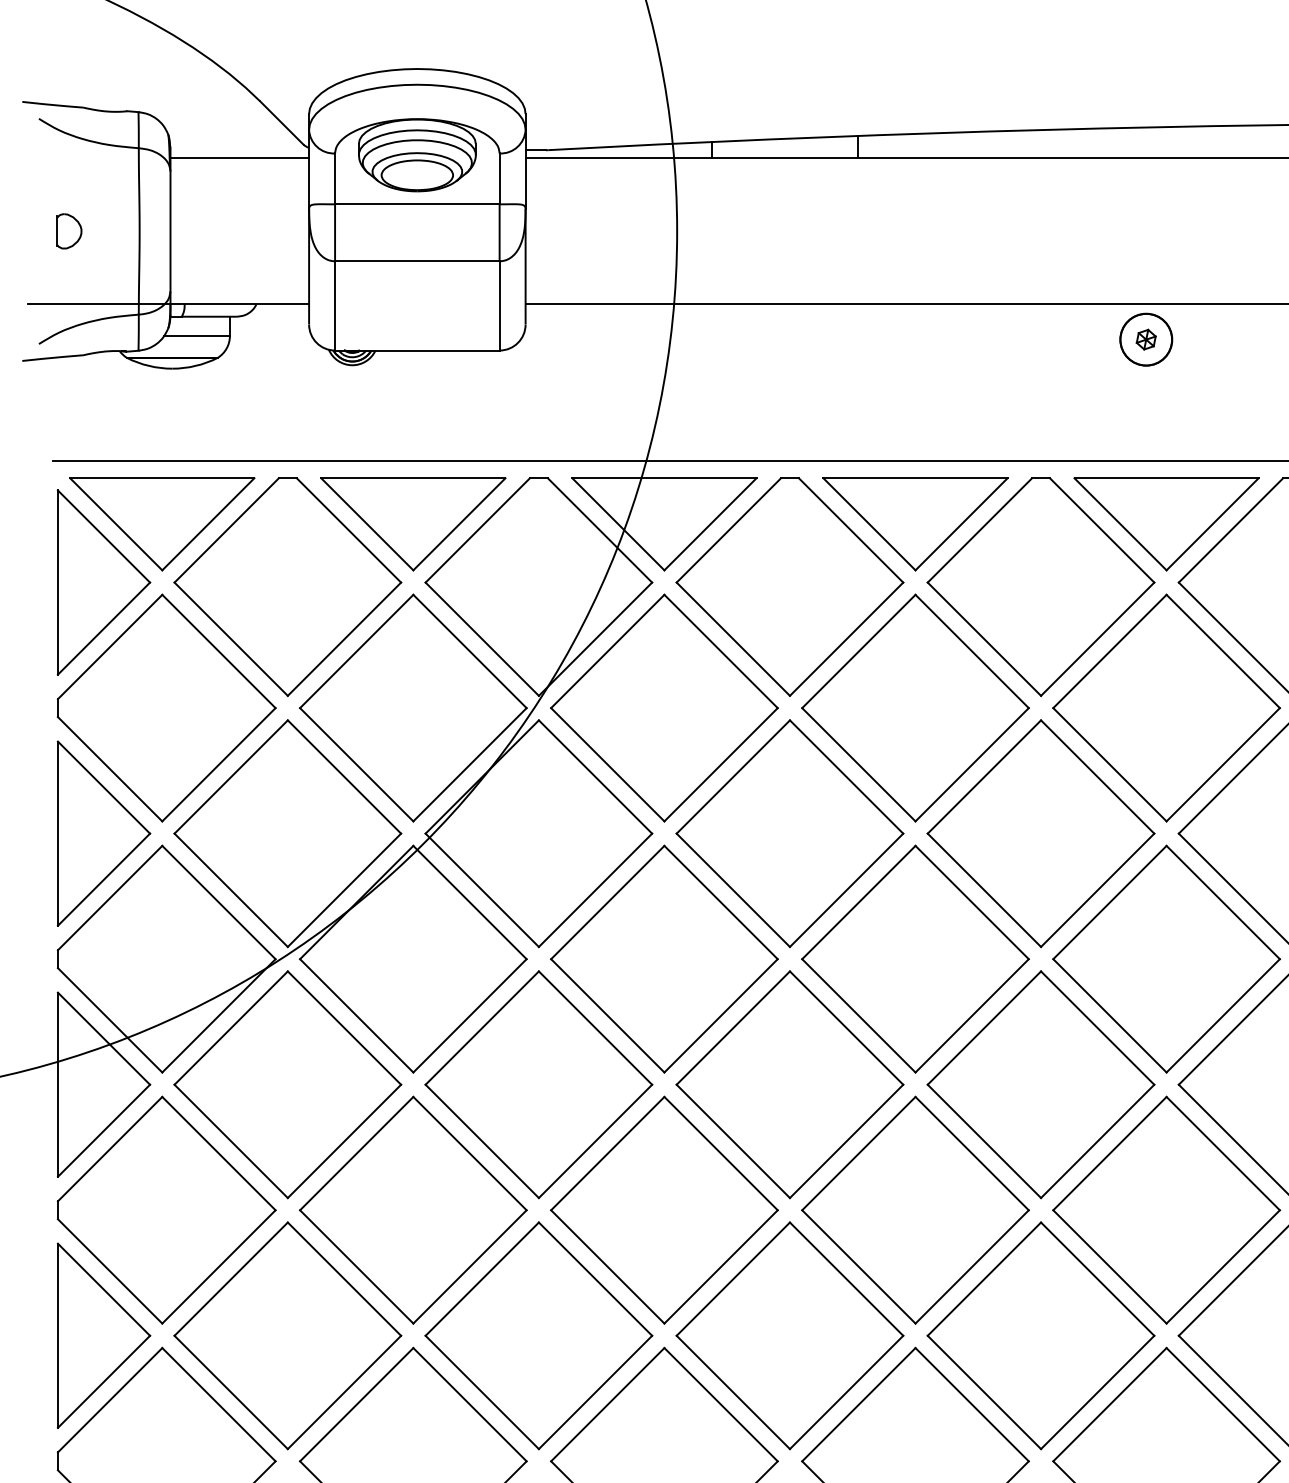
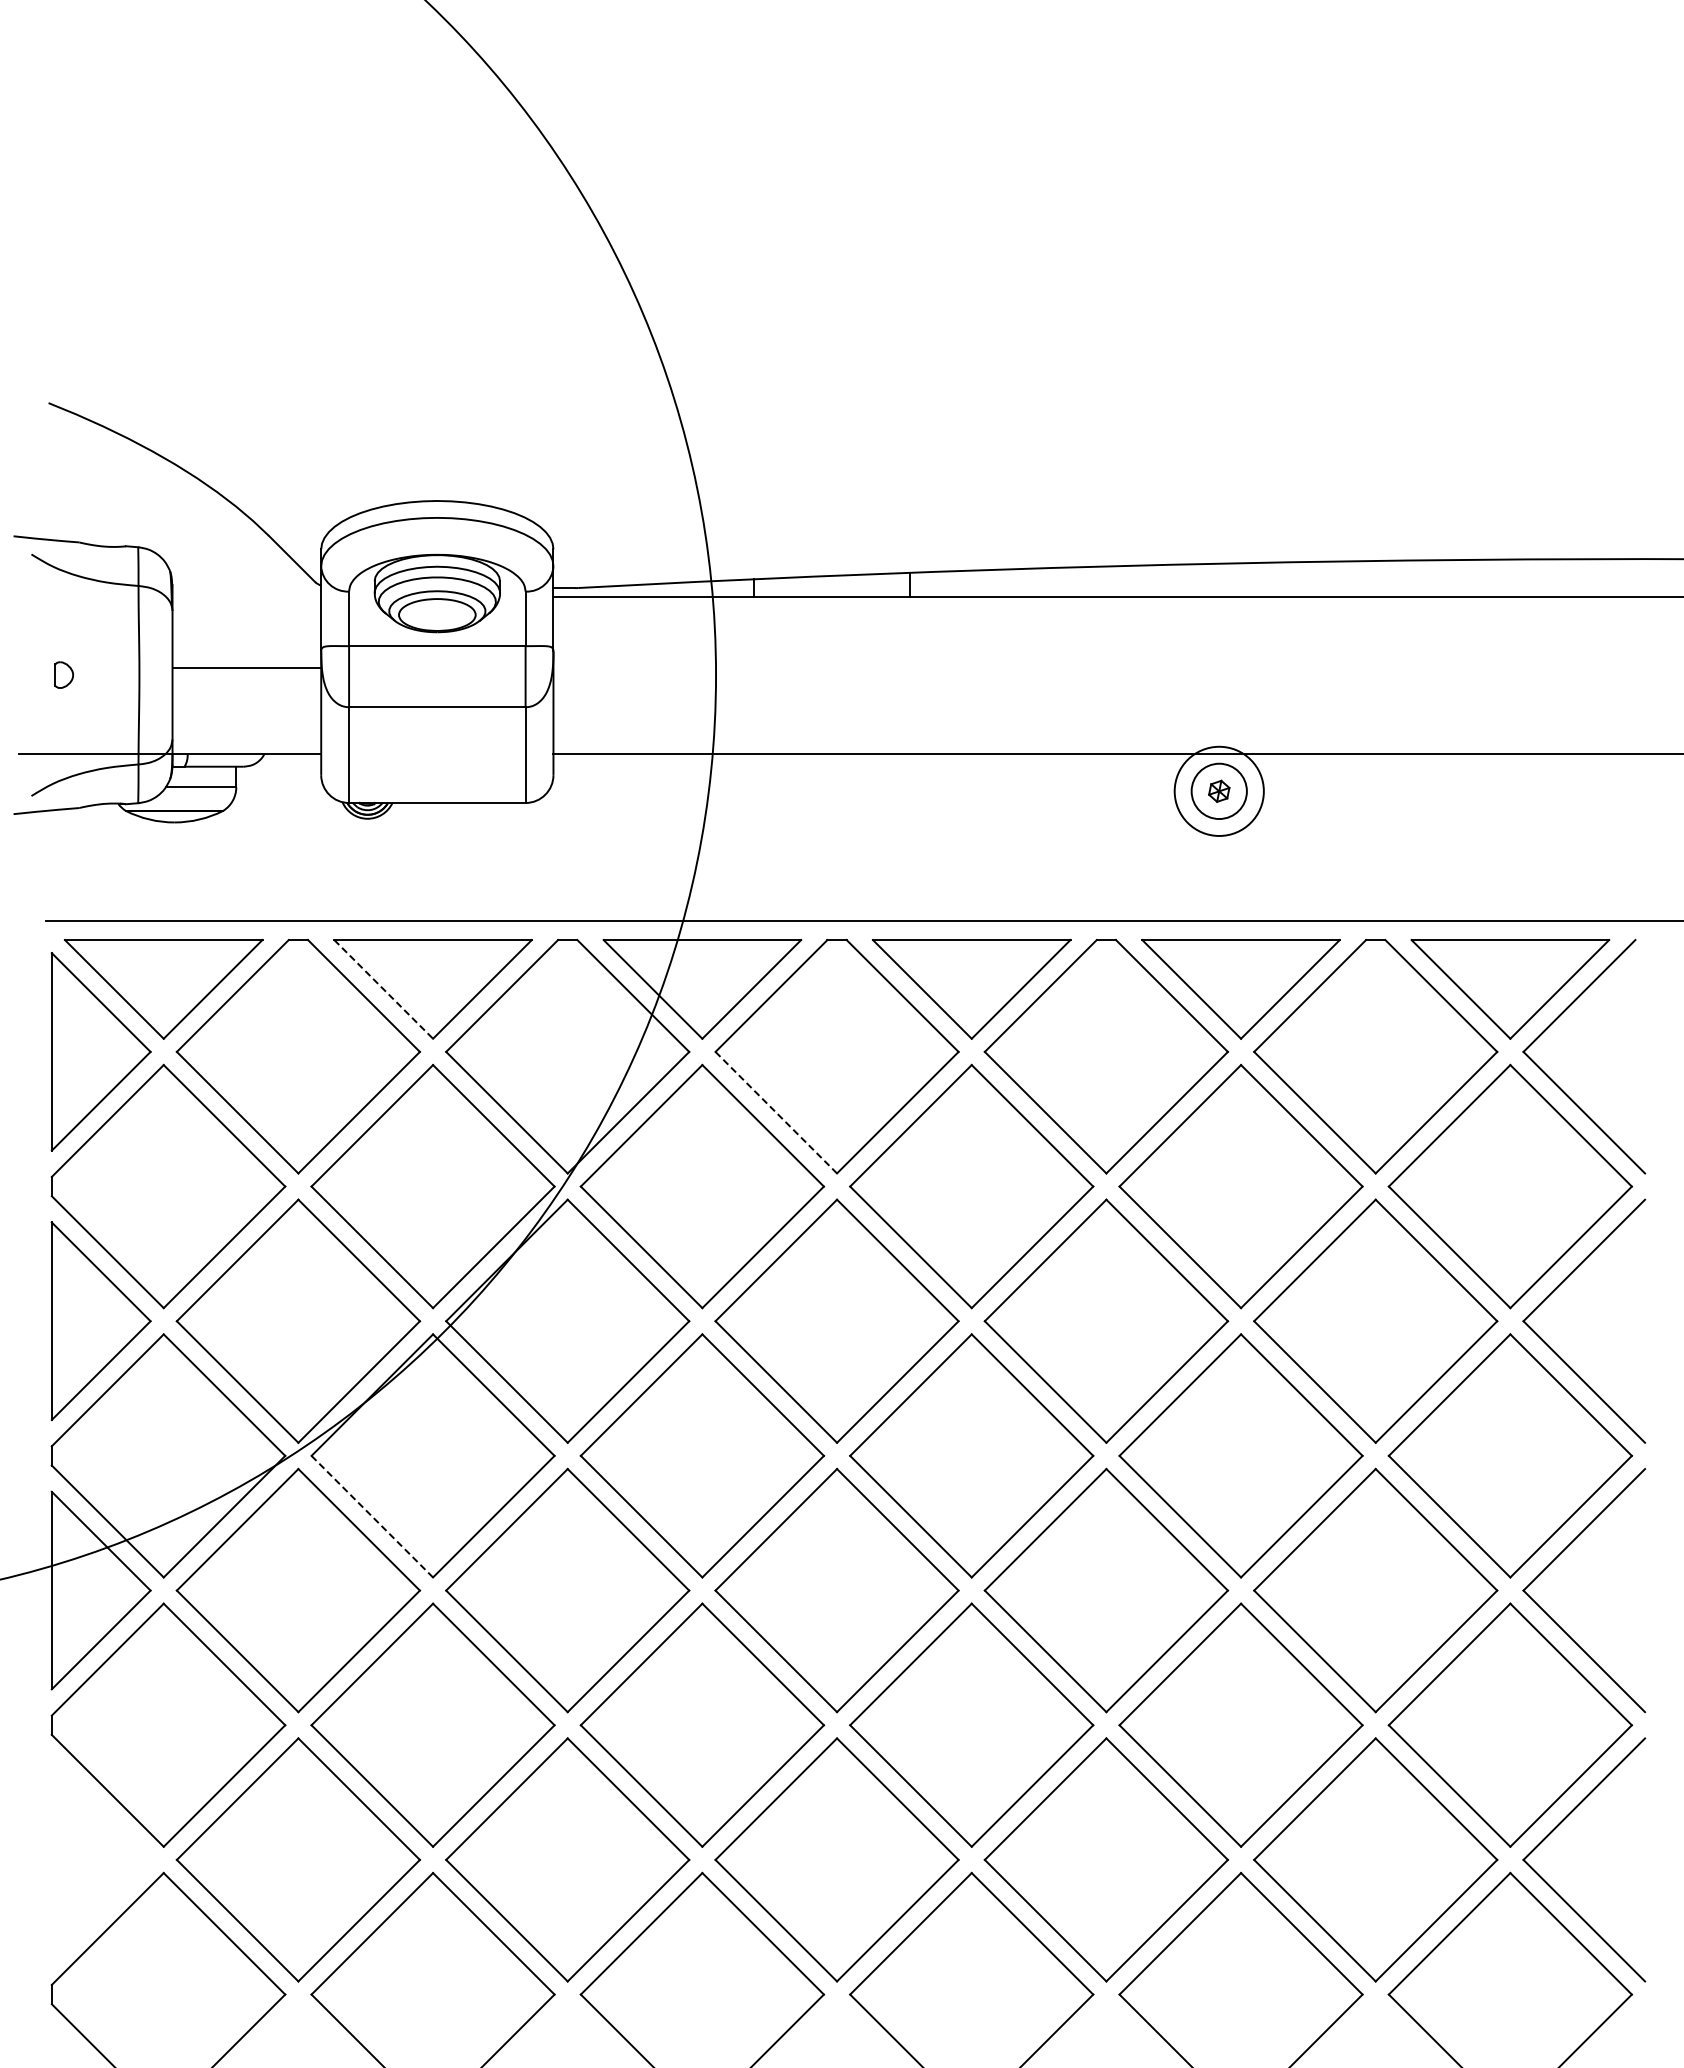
line: (239, 158) -> (246, 667), moved
part: (68, 230) -> (63, 674), size x0.7
circle: (1146, 339) -> (1219, 791), size x1.6
line: (367, 524) -> (383, 989), solid -> dashed
line: (733, 639) -> (776, 1112), solid -> dashed
line: (356, 1015) -> (372, 1516), solid -> dashed
part: (103, 1335) -> (100, 1859), removed

